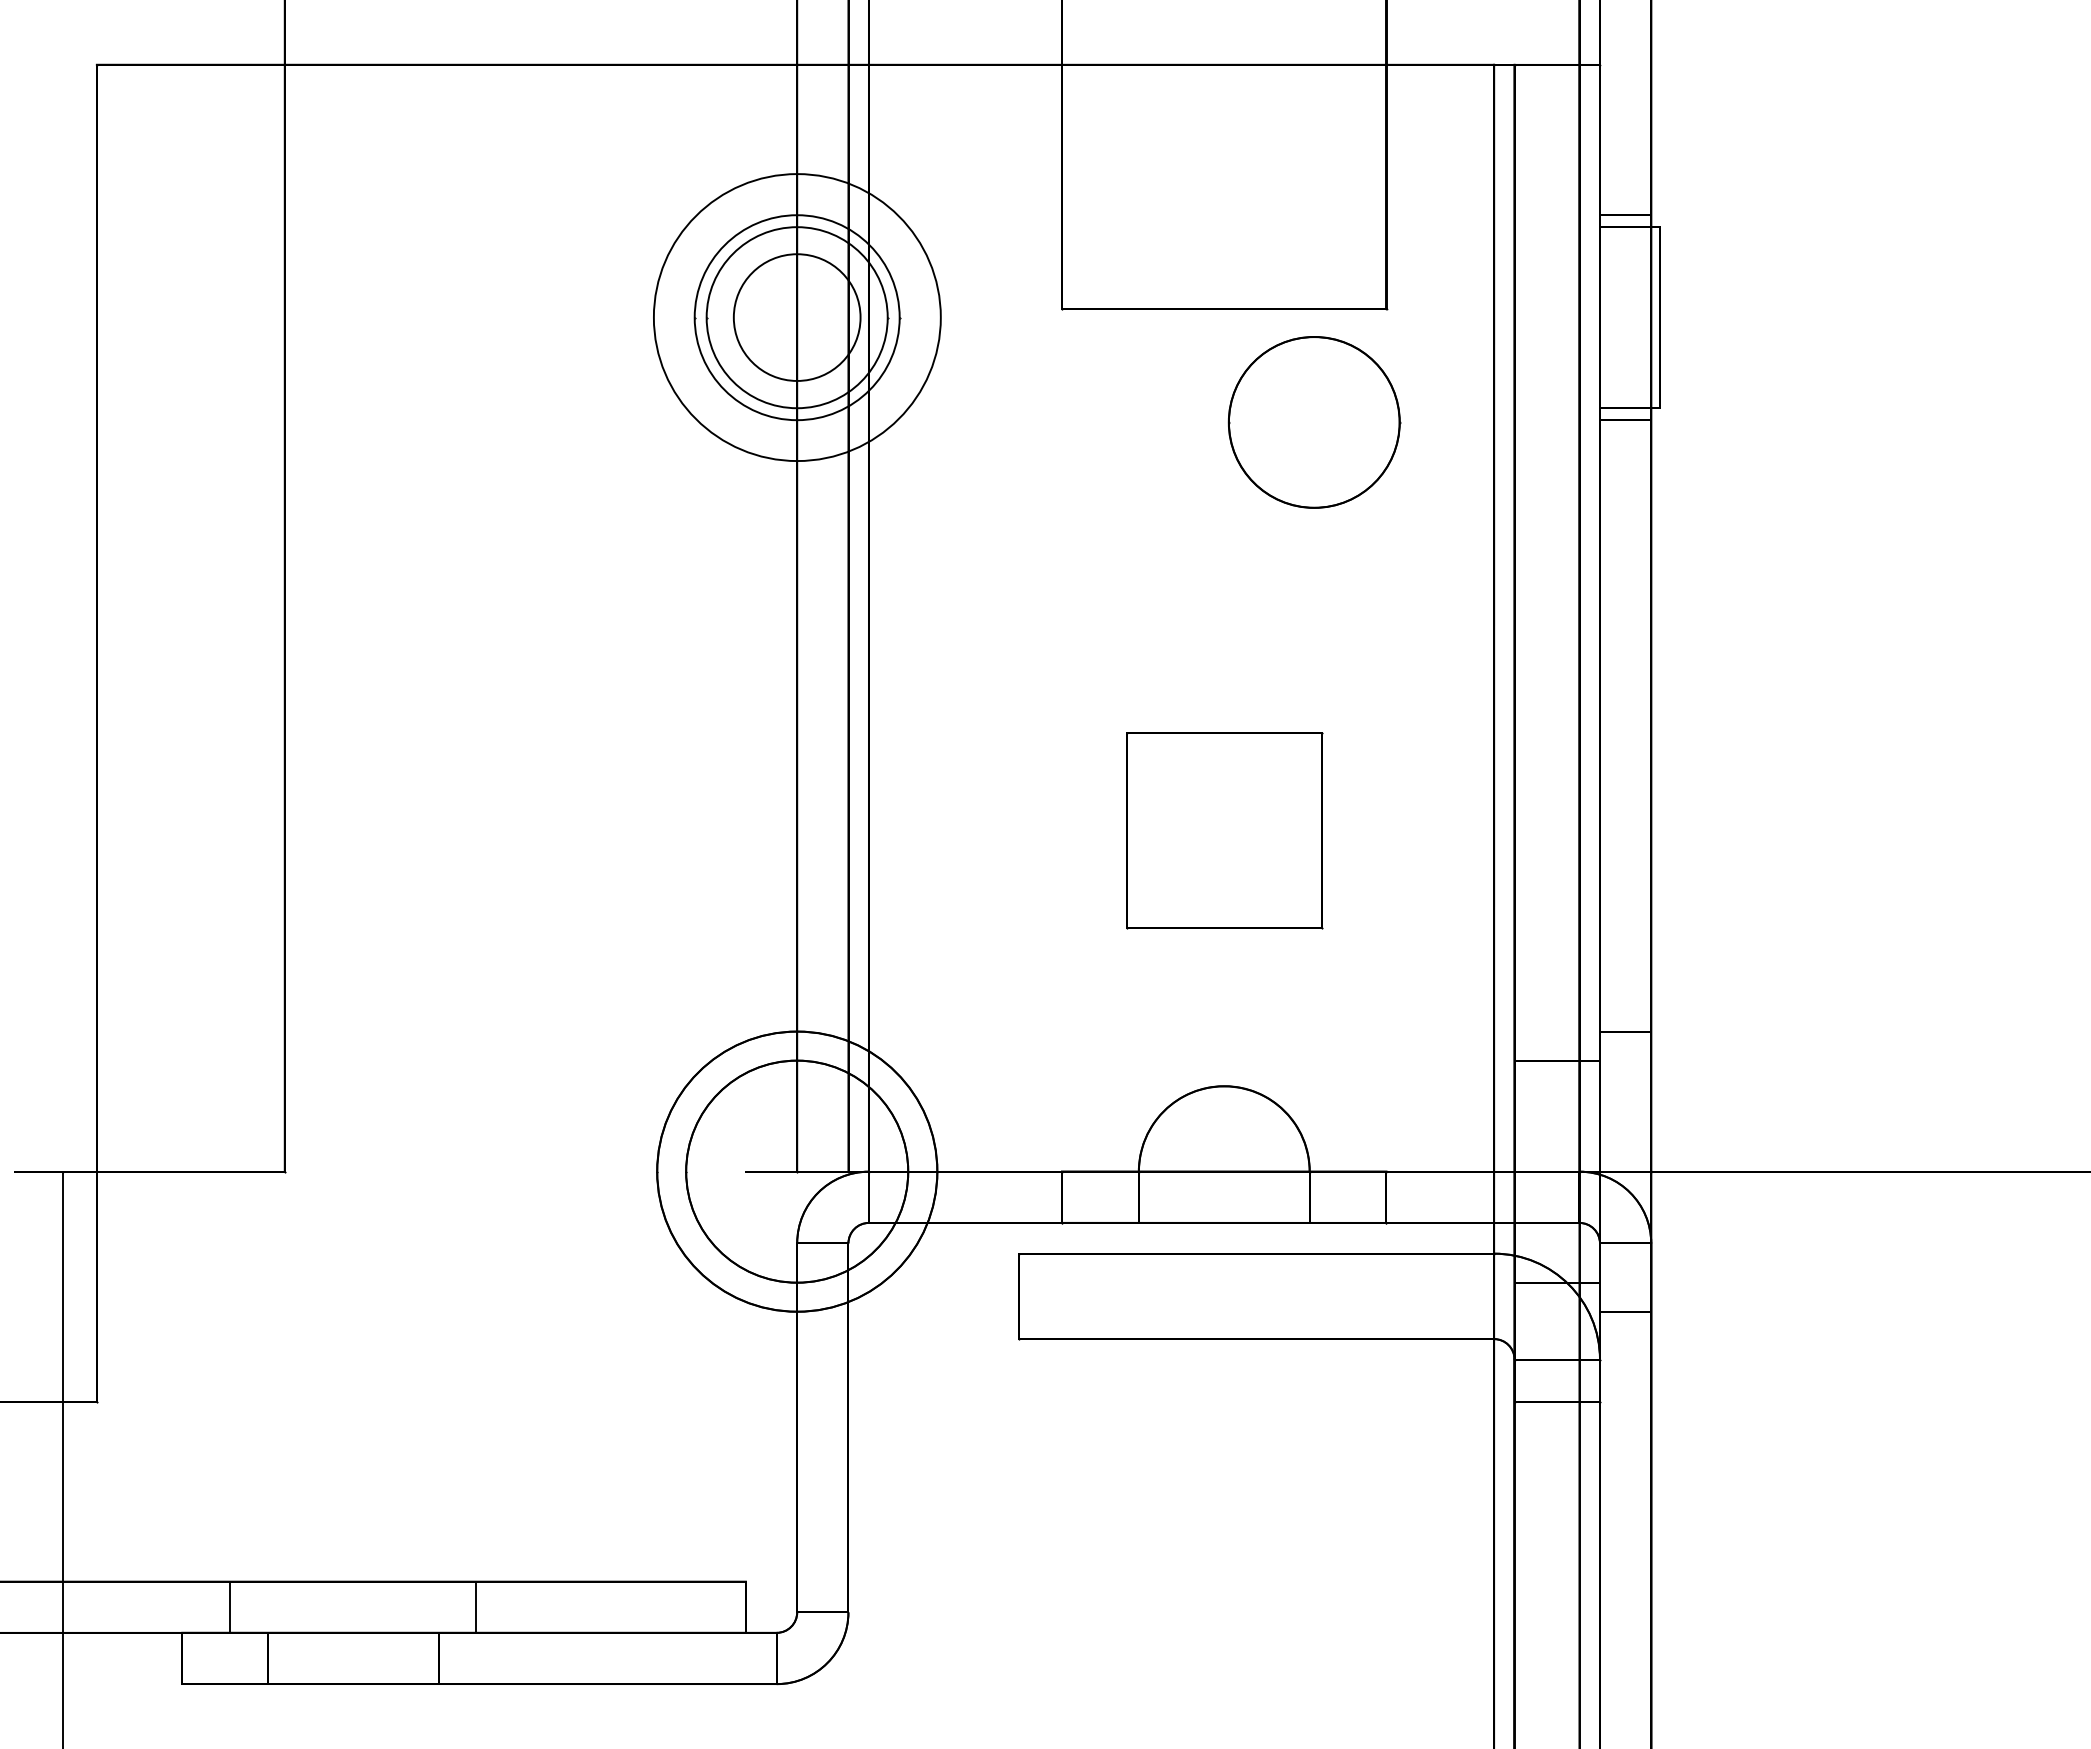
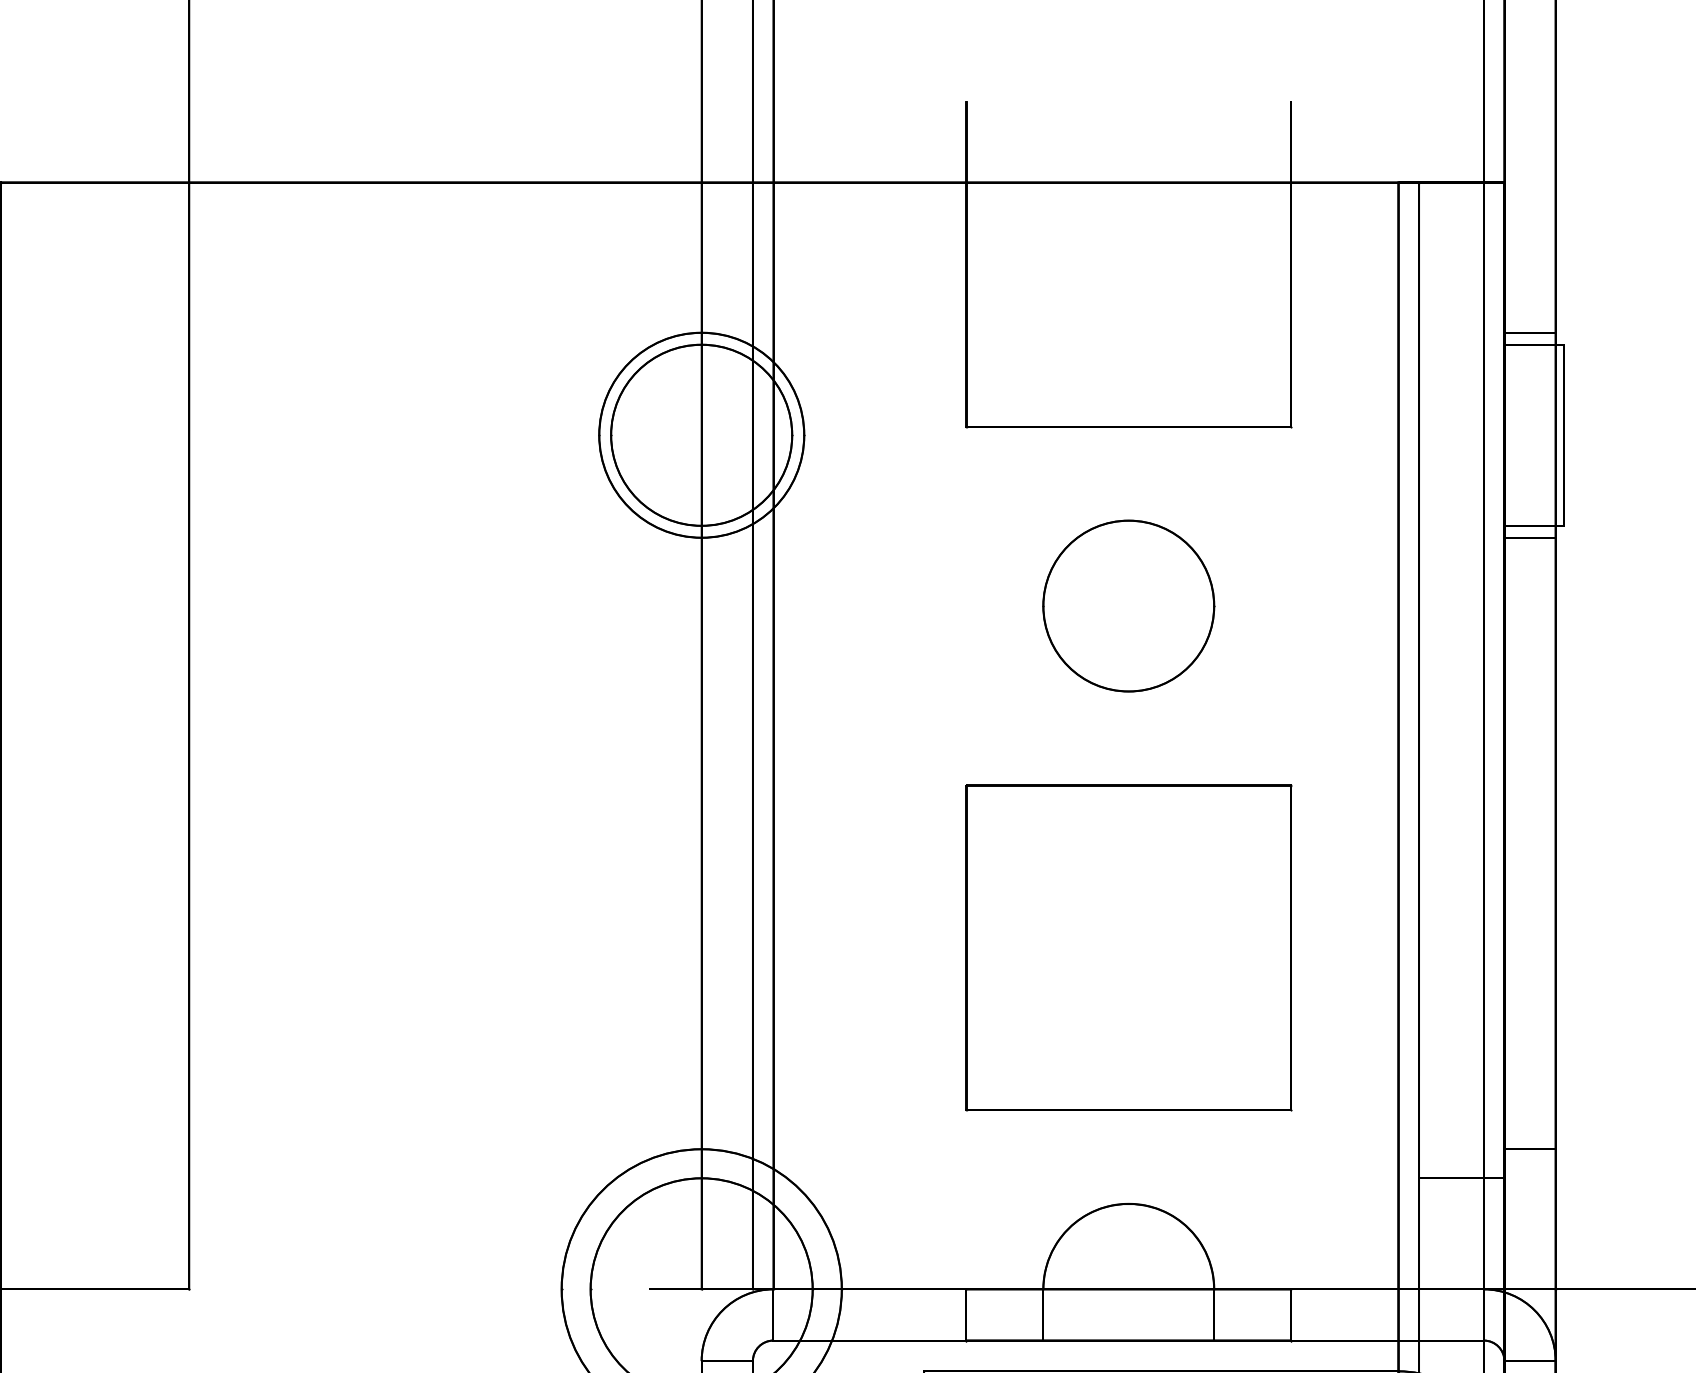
circle: (796, 317) -> (700, 435), size x0.71
circle: (796, 317) -> (700, 435), size x1.43
part: (1314, 422) -> (1128, 606), moved
part: (1224, 830) -> (1128, 948), size x1.67

